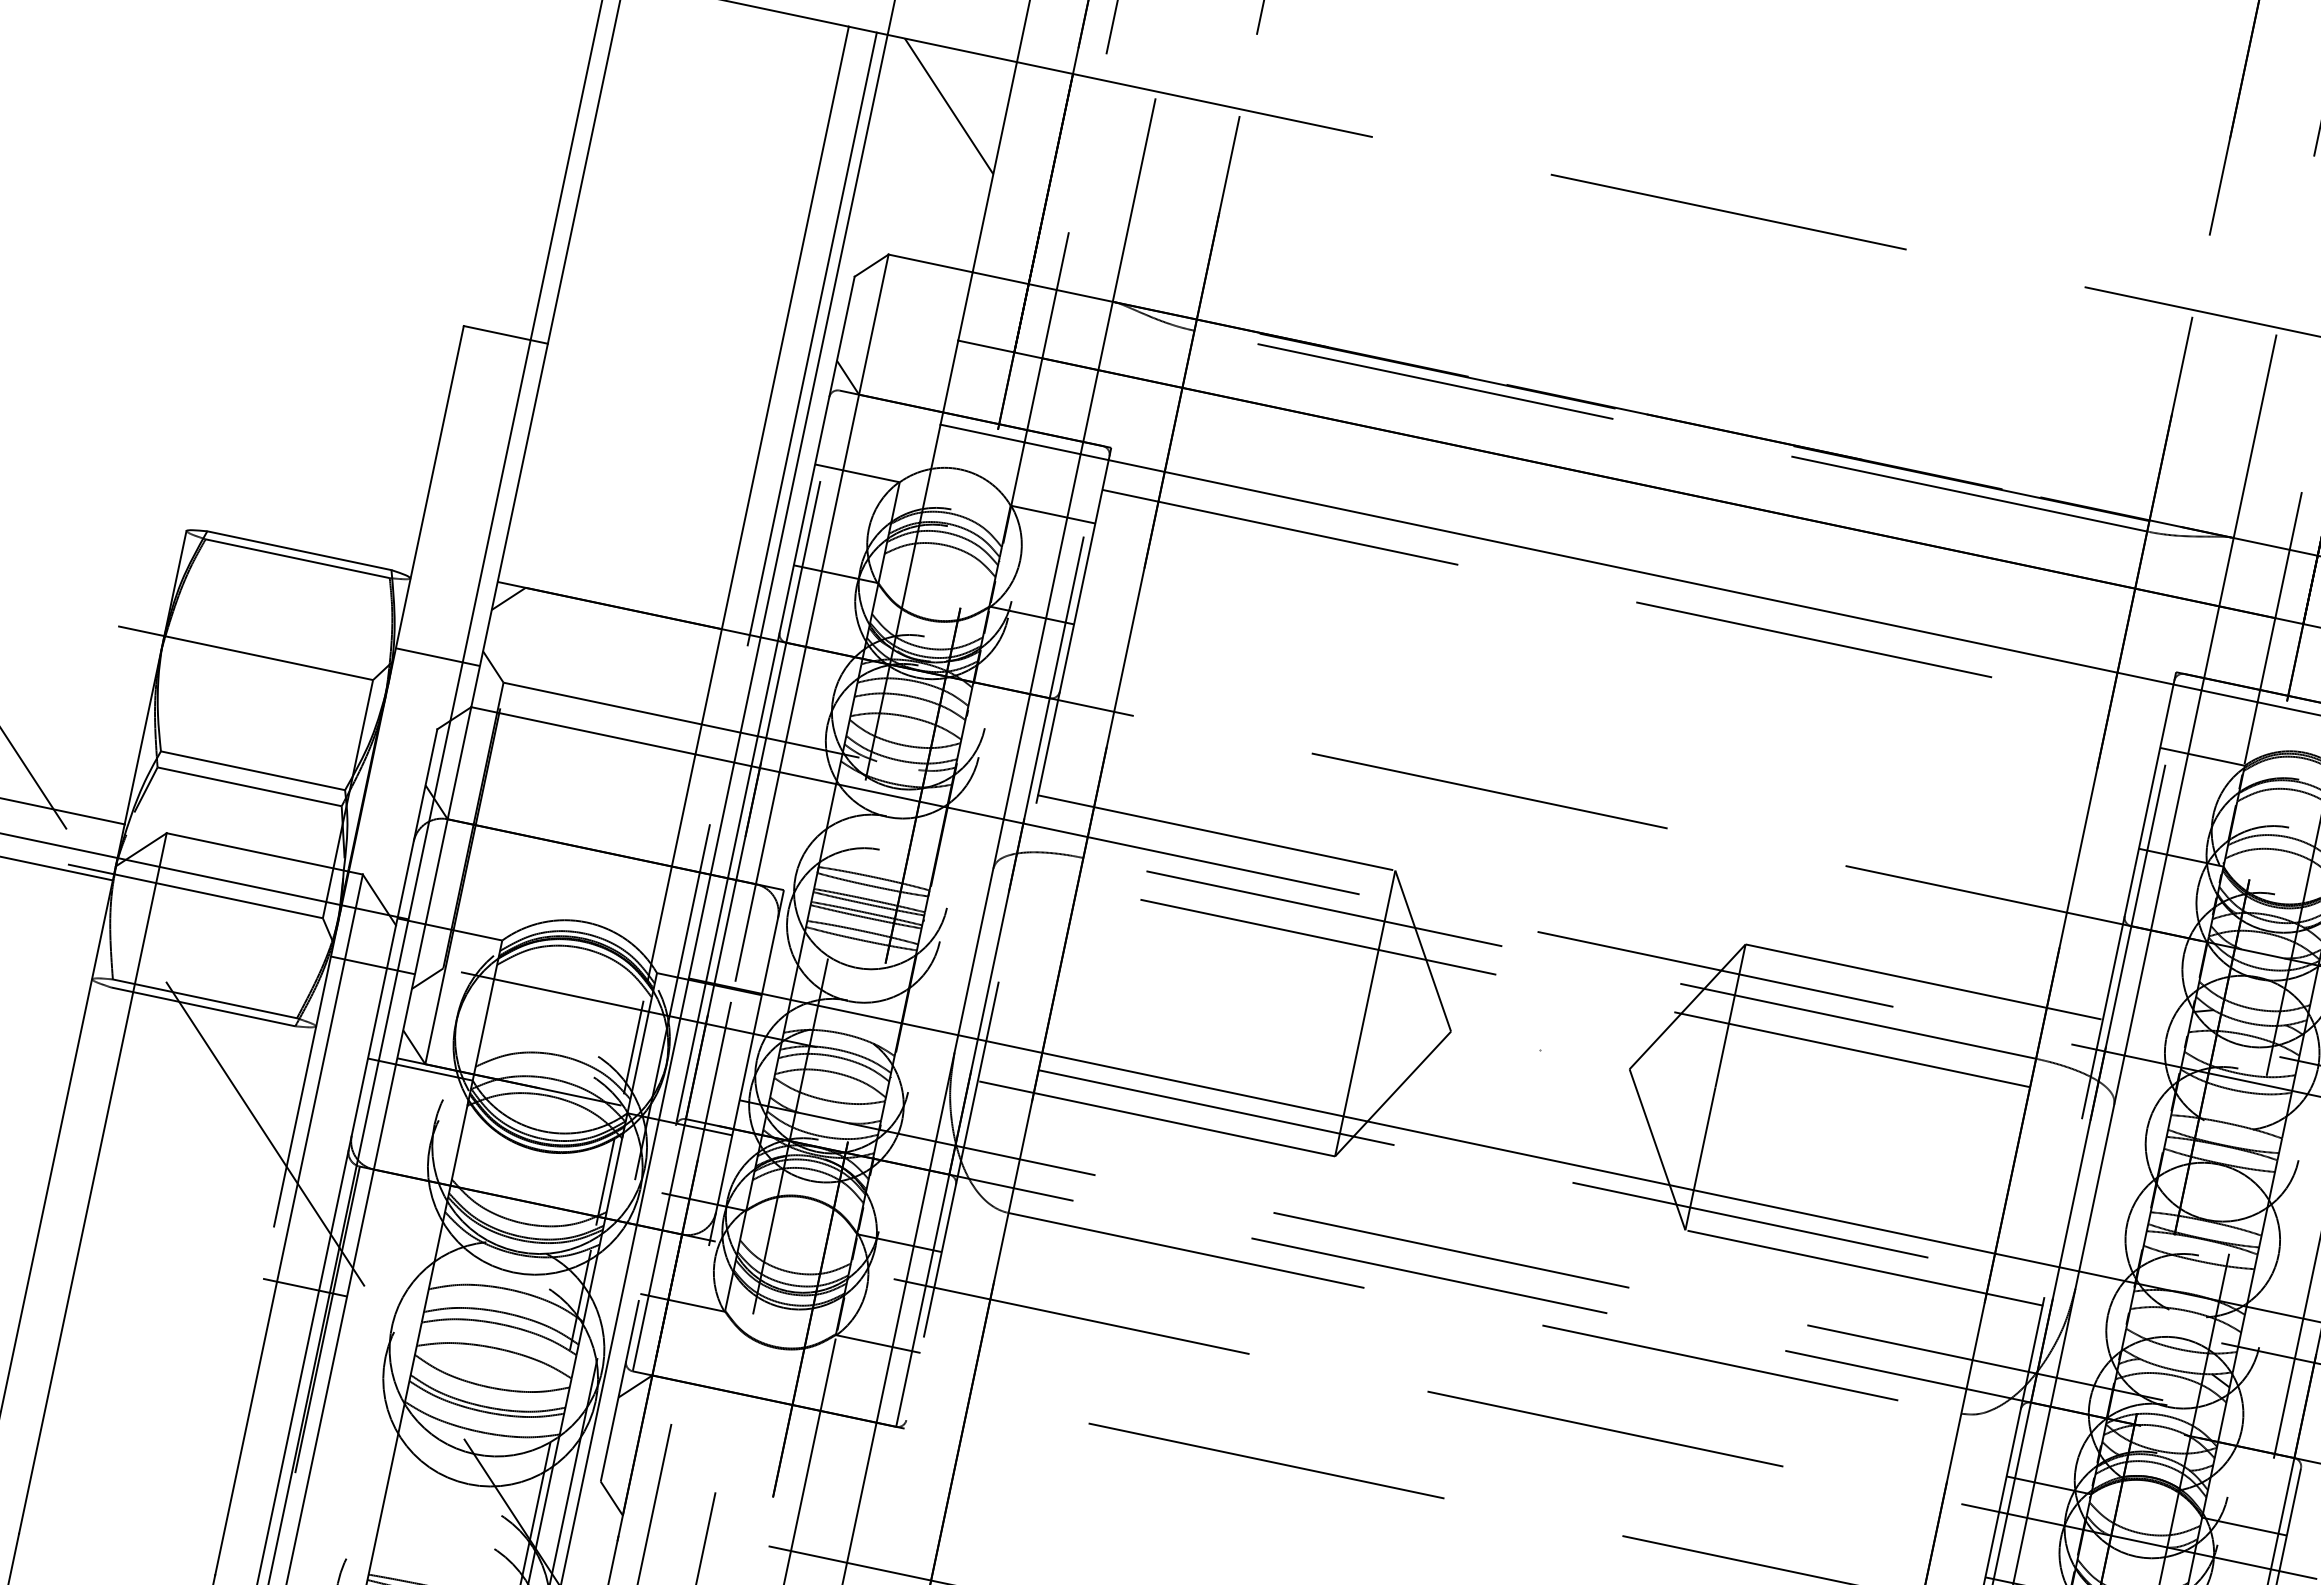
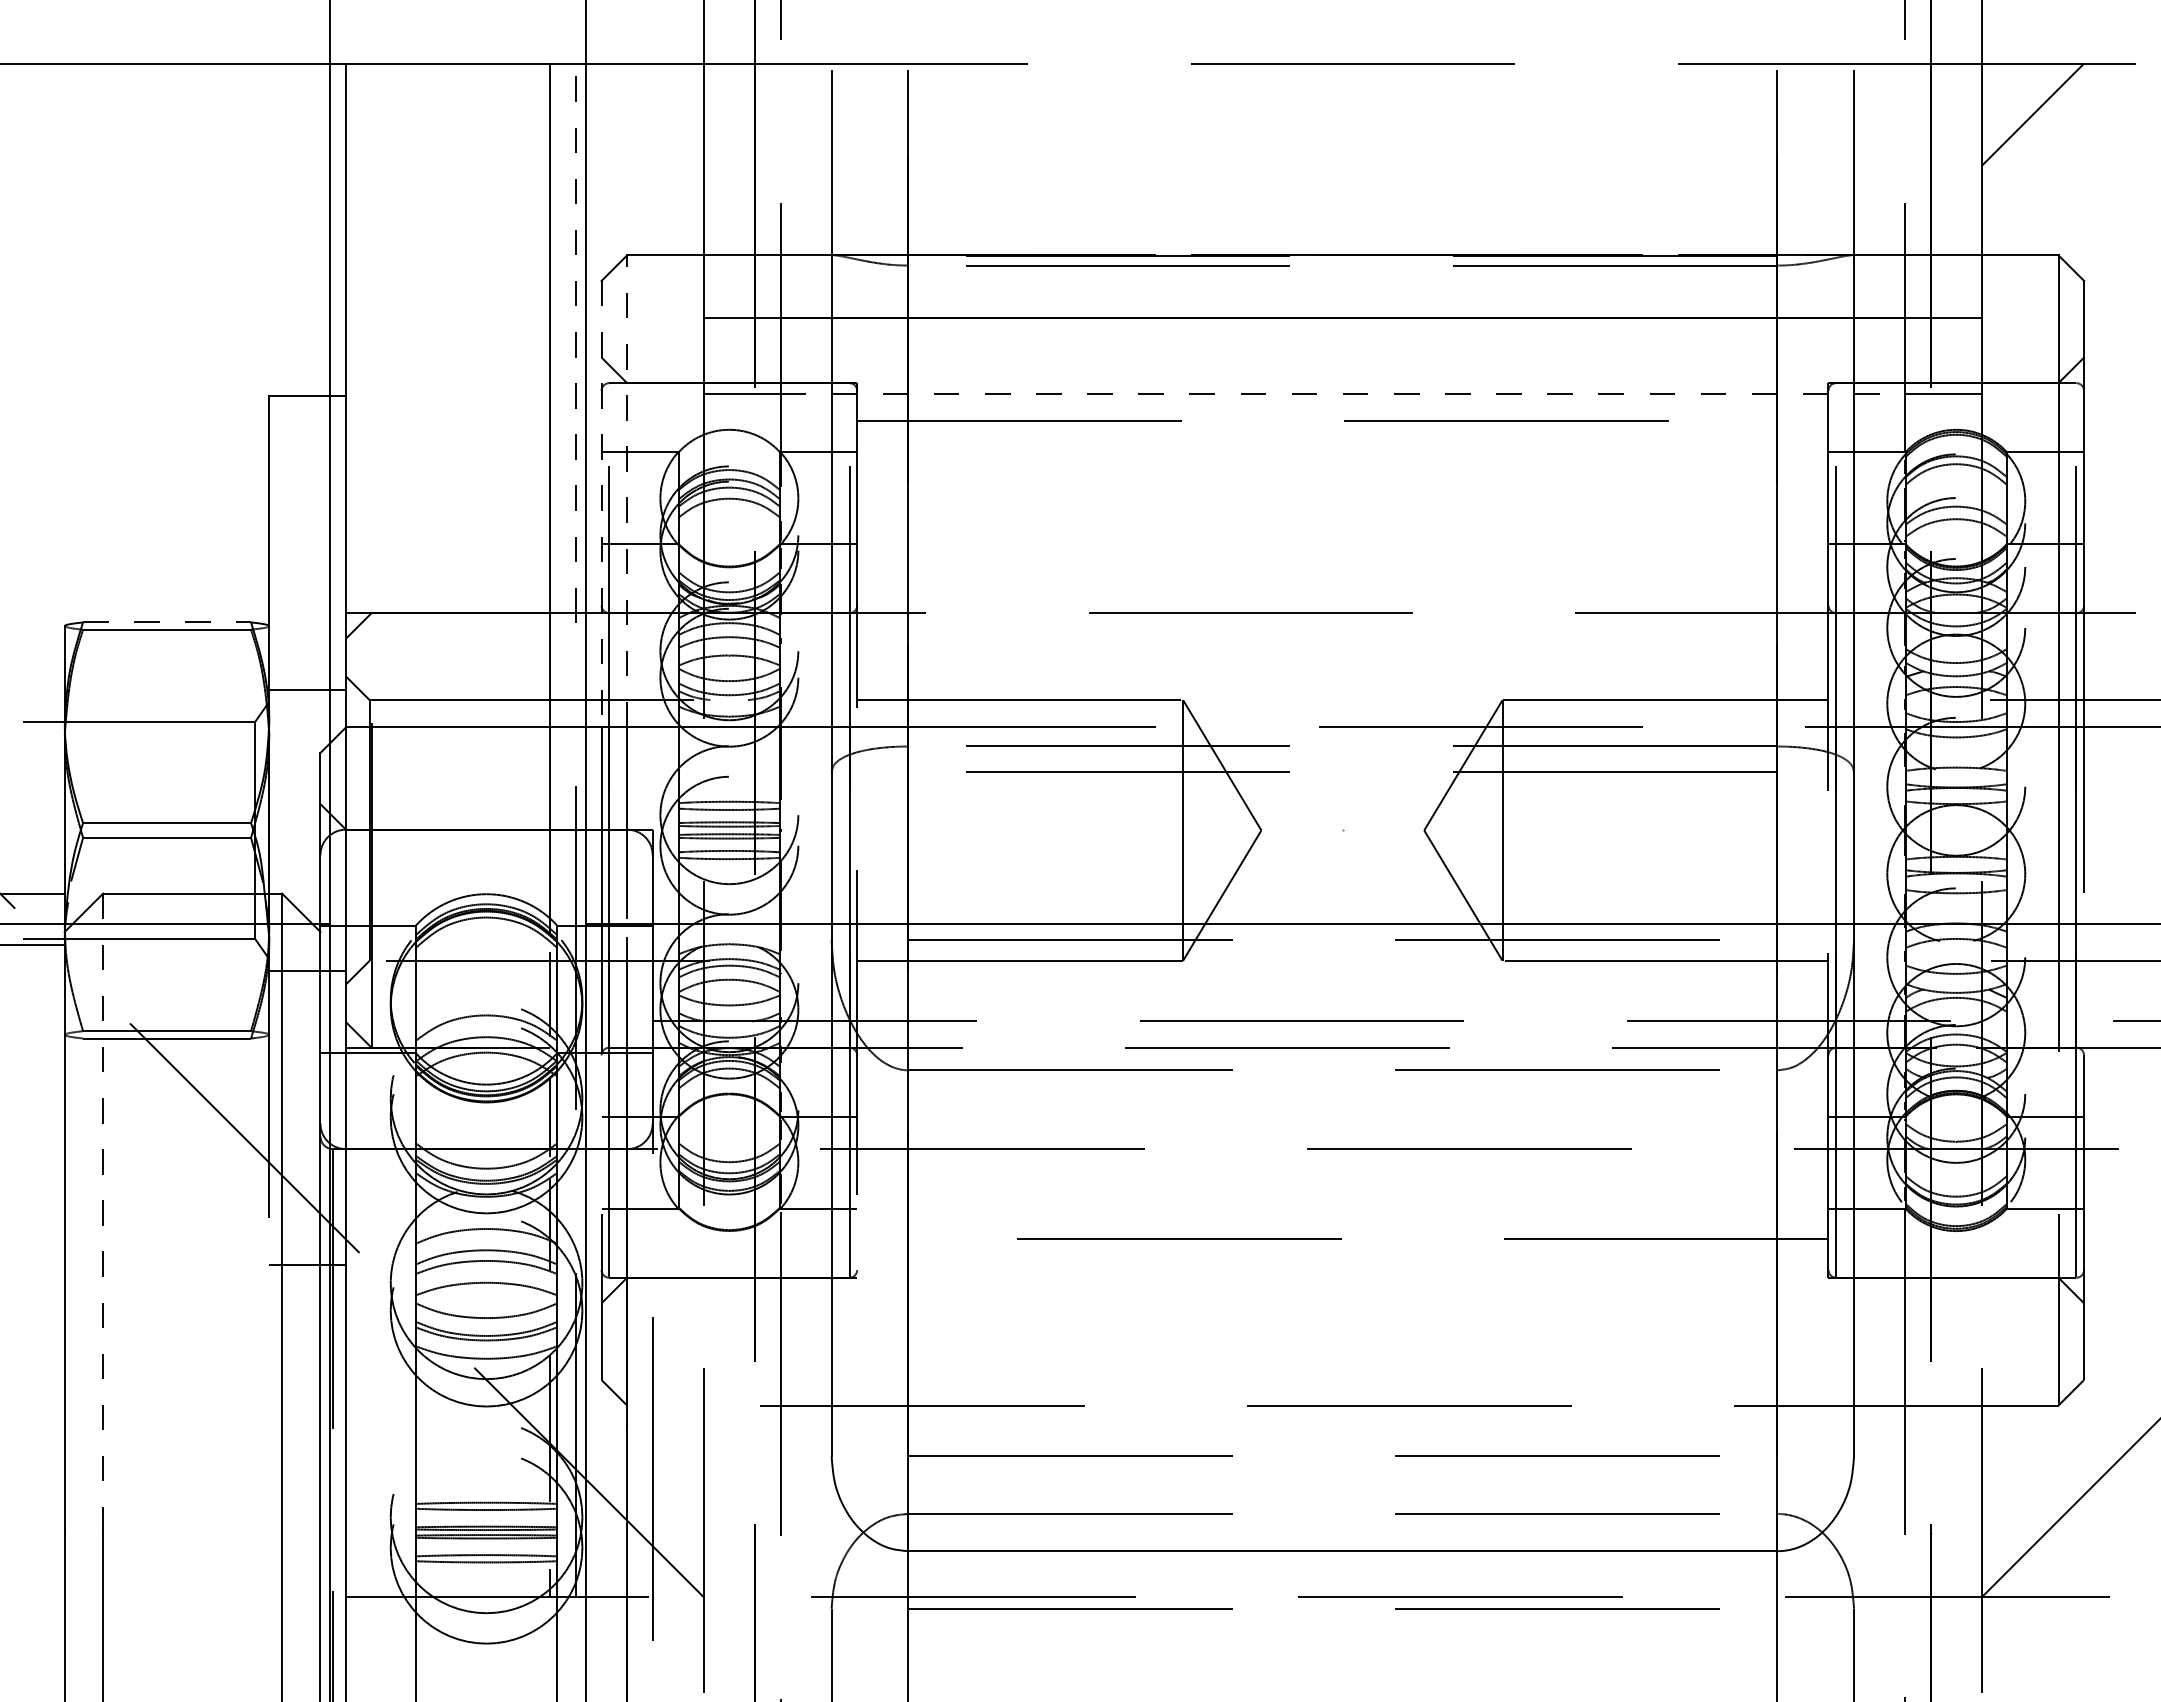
line: (948, 106) -> (652, 114), removed
line: (813, 334) -> (576, 338), solid -> dashed
line: (834, 512) -> (627, 490), solid -> dashed
line: (802, 521) -> (601, 504), solid -> dashed
line: (299, 550) -> (167, 622), solid -> dashed
line: (1641, 572) -> (1343, 394), solid -> dashed
line: (93, 1184) -> (103, 1213), solid -> dashed

